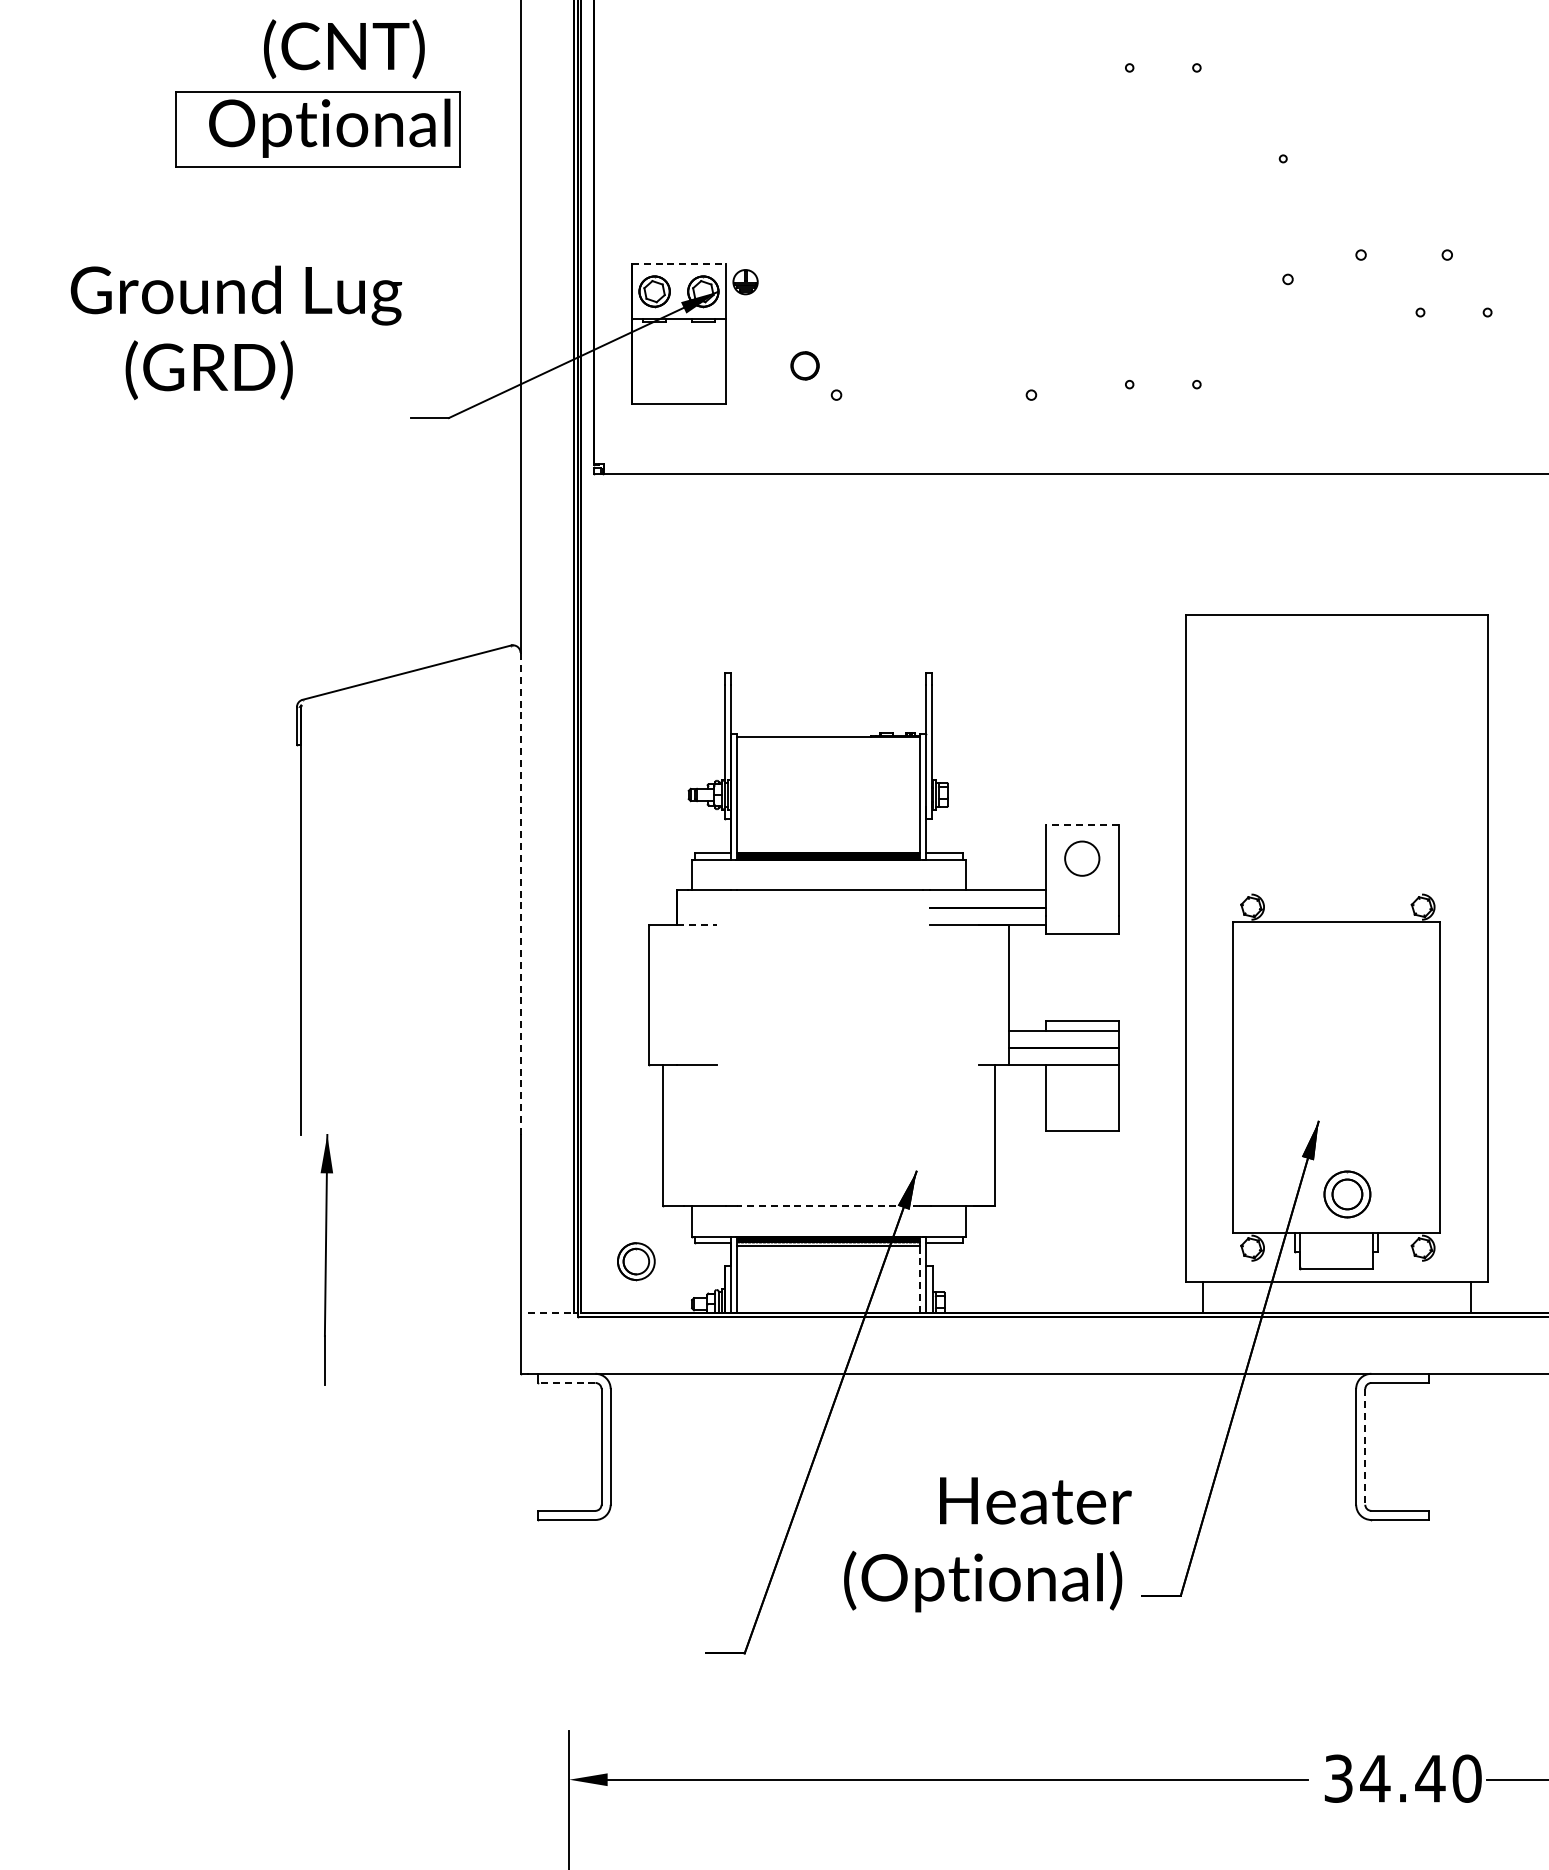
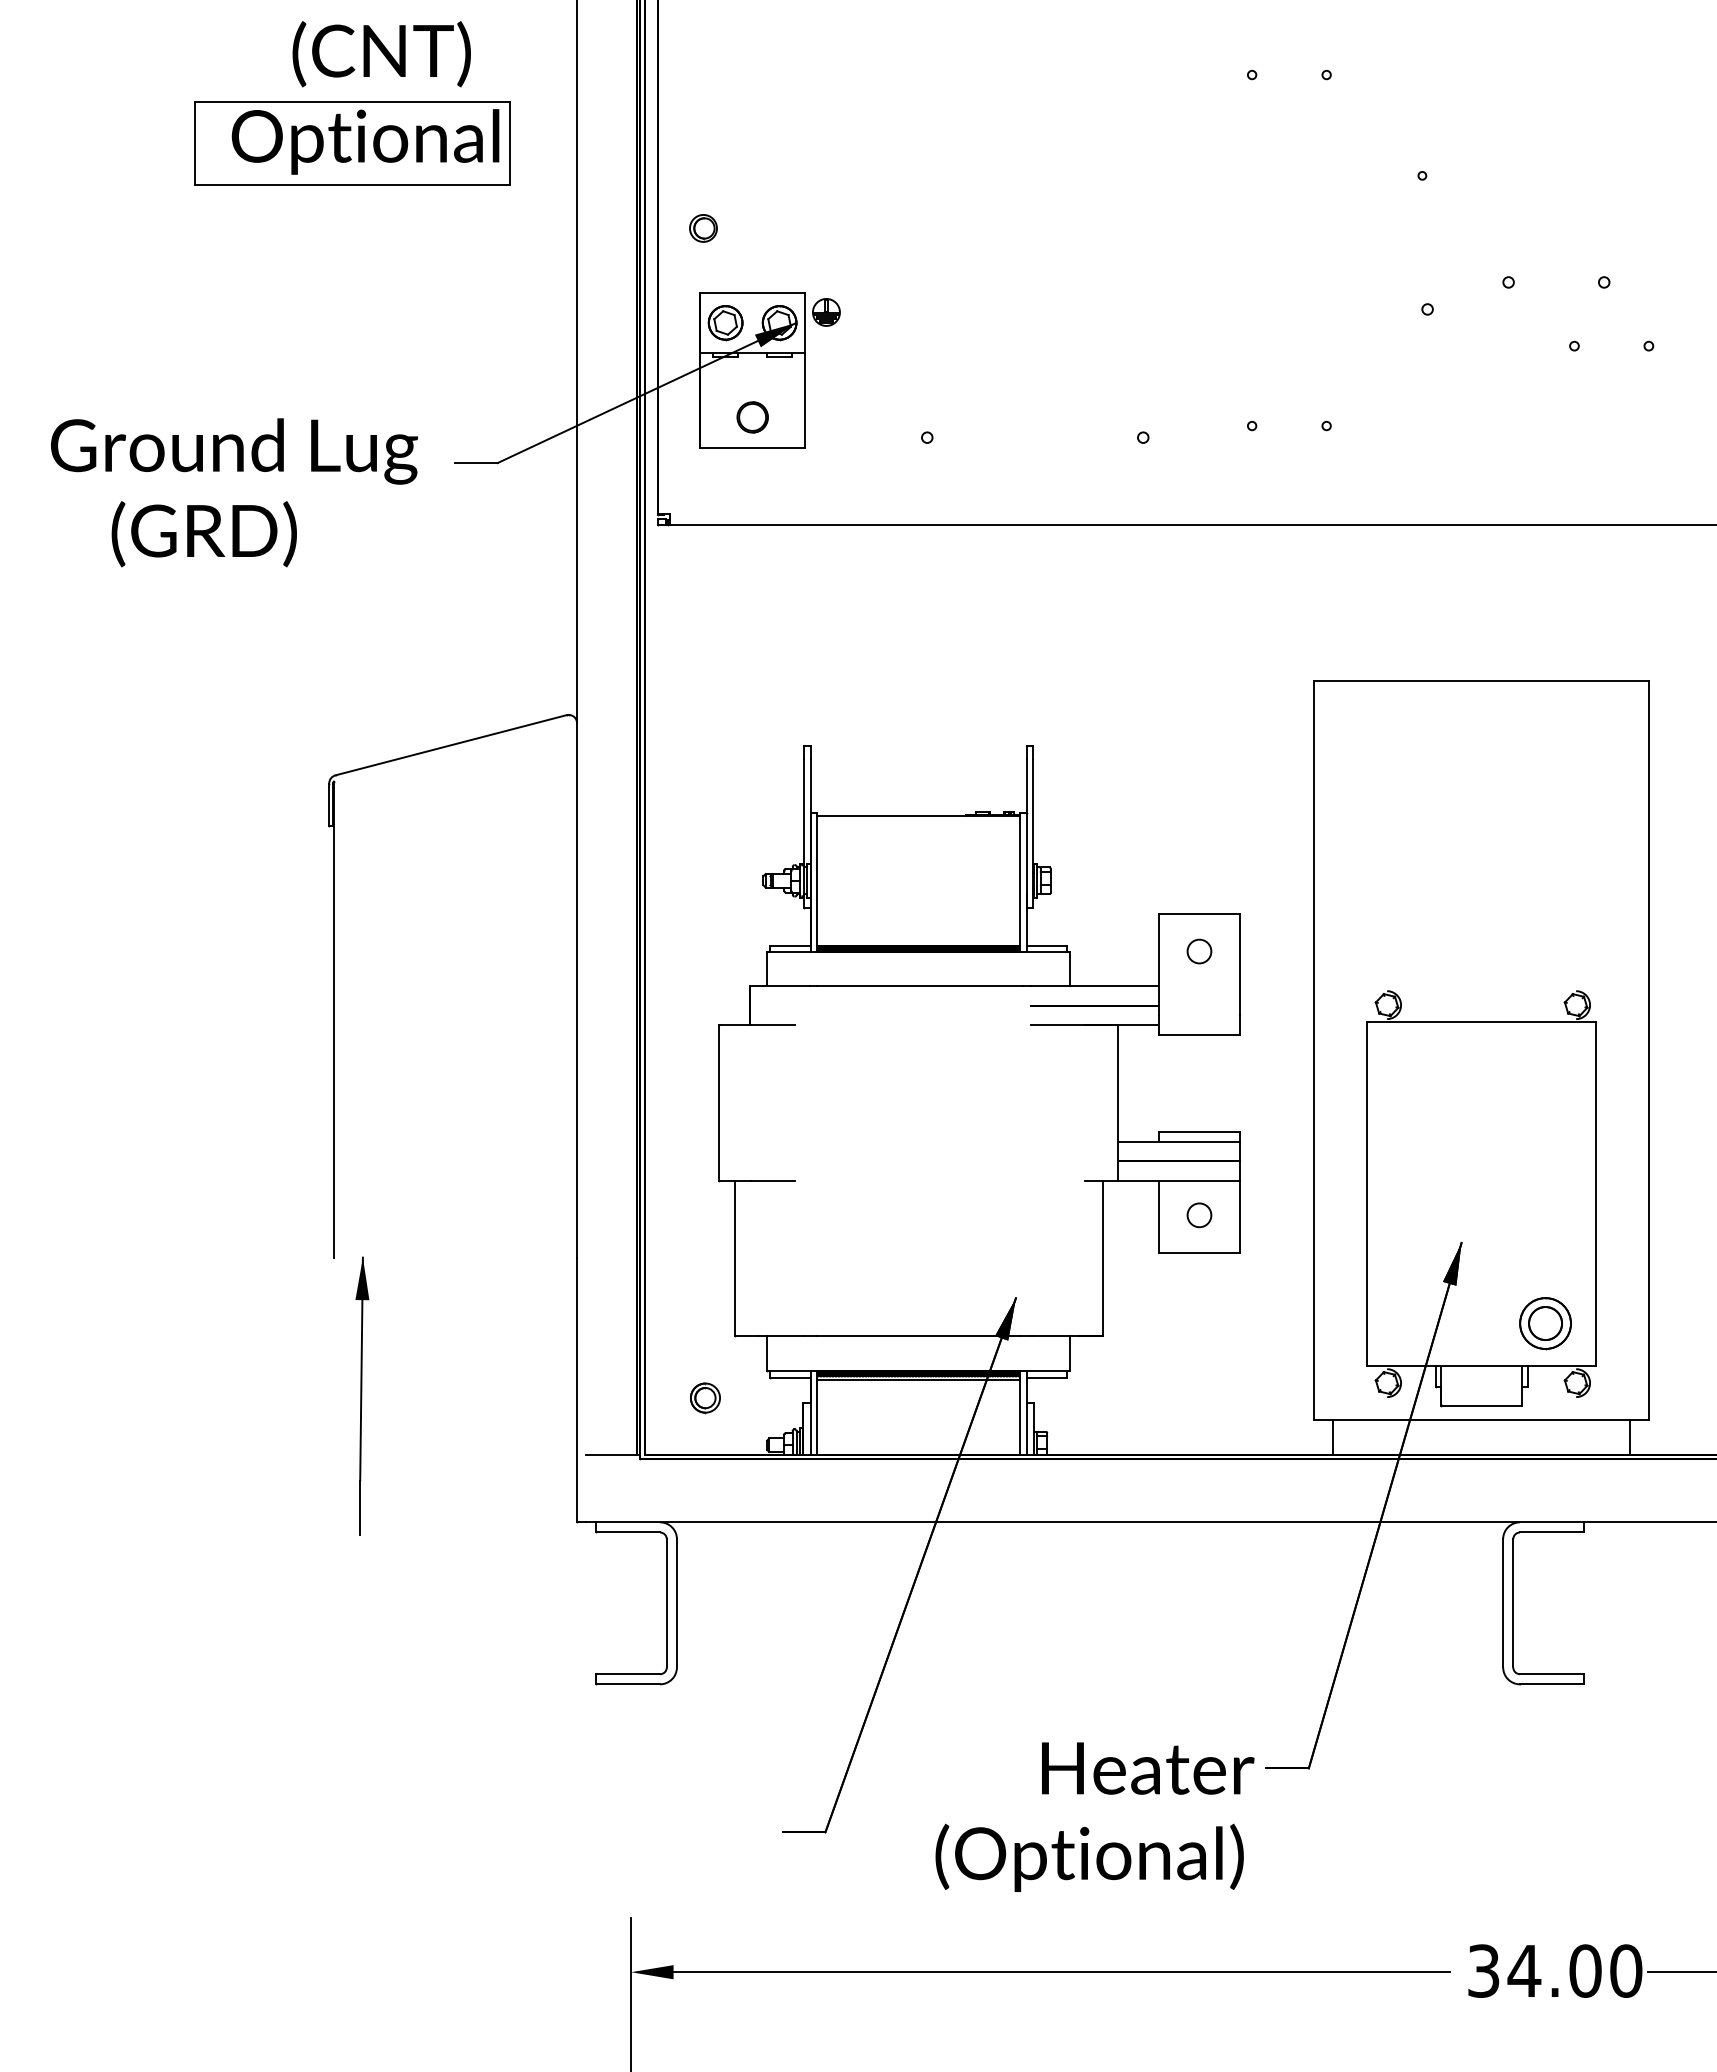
part: (634, 206) -> (703, 228), added
line: (679, 264) -> (753, 292), dashed -> solid
text: (235, 332) -> (233, 492), moved
circle: (804, 365) -> (752, 417), moved
line: (1082, 824) -> (1199, 913), dashed -> solid
circle: (1081, 858) -> (1198, 951), size x0.62
line: (520, 893) -> (576, 990), dashed -> solid
line: (697, 925) -> (773, 1025), dashed -> solid
circle: (1081, 1096) -> (1198, 1214), added
part: (1347, 1194) -> (1545, 1323), moved
line: (828, 1205) -> (918, 1335), dashed -> solid
part: (636, 1261) -> (705, 1397), size x0.71
line: (920, 1279) -> (1020, 1417), dashed -> solid
line: (551, 1312) -> (611, 1454), dashed -> solid
line: (566, 1382) -> (627, 1531), dashed -> solid
line: (1365, 1446) -> (1513, 1602), dashed -> solid
text: (987, 1544) -> (1094, 1816), moved
text: (1430, 1778) -> (1585, 1970), 34.40 -> 34.00

